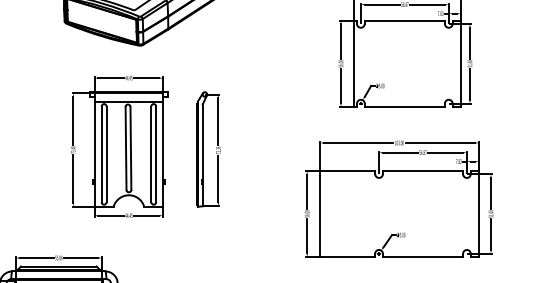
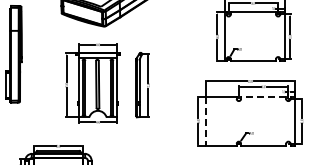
line: (422, 171) -> (263, 97), solid -> dashed
line: (319, 214) -> (205, 121), solid -> dashed

